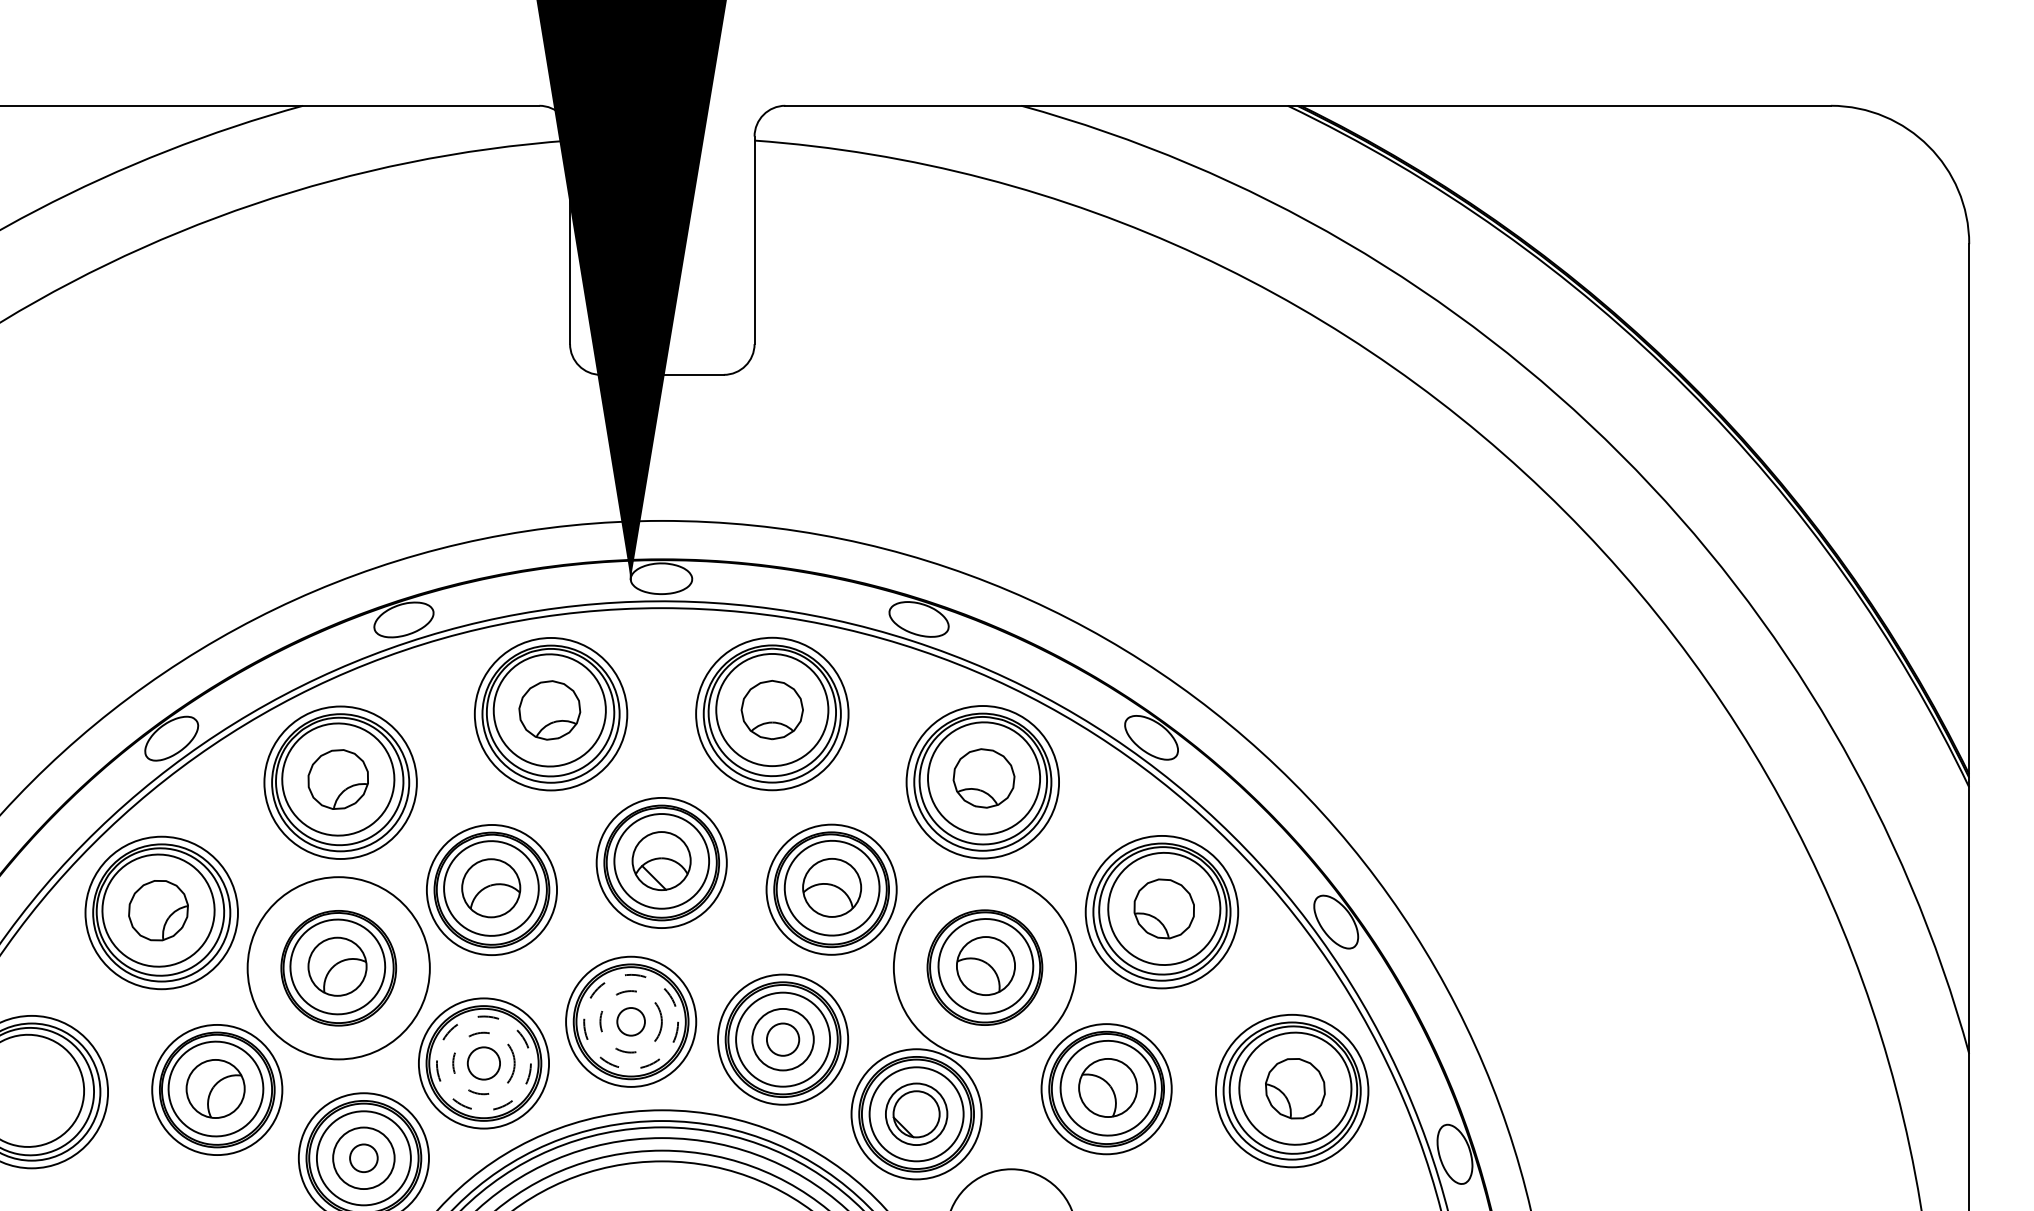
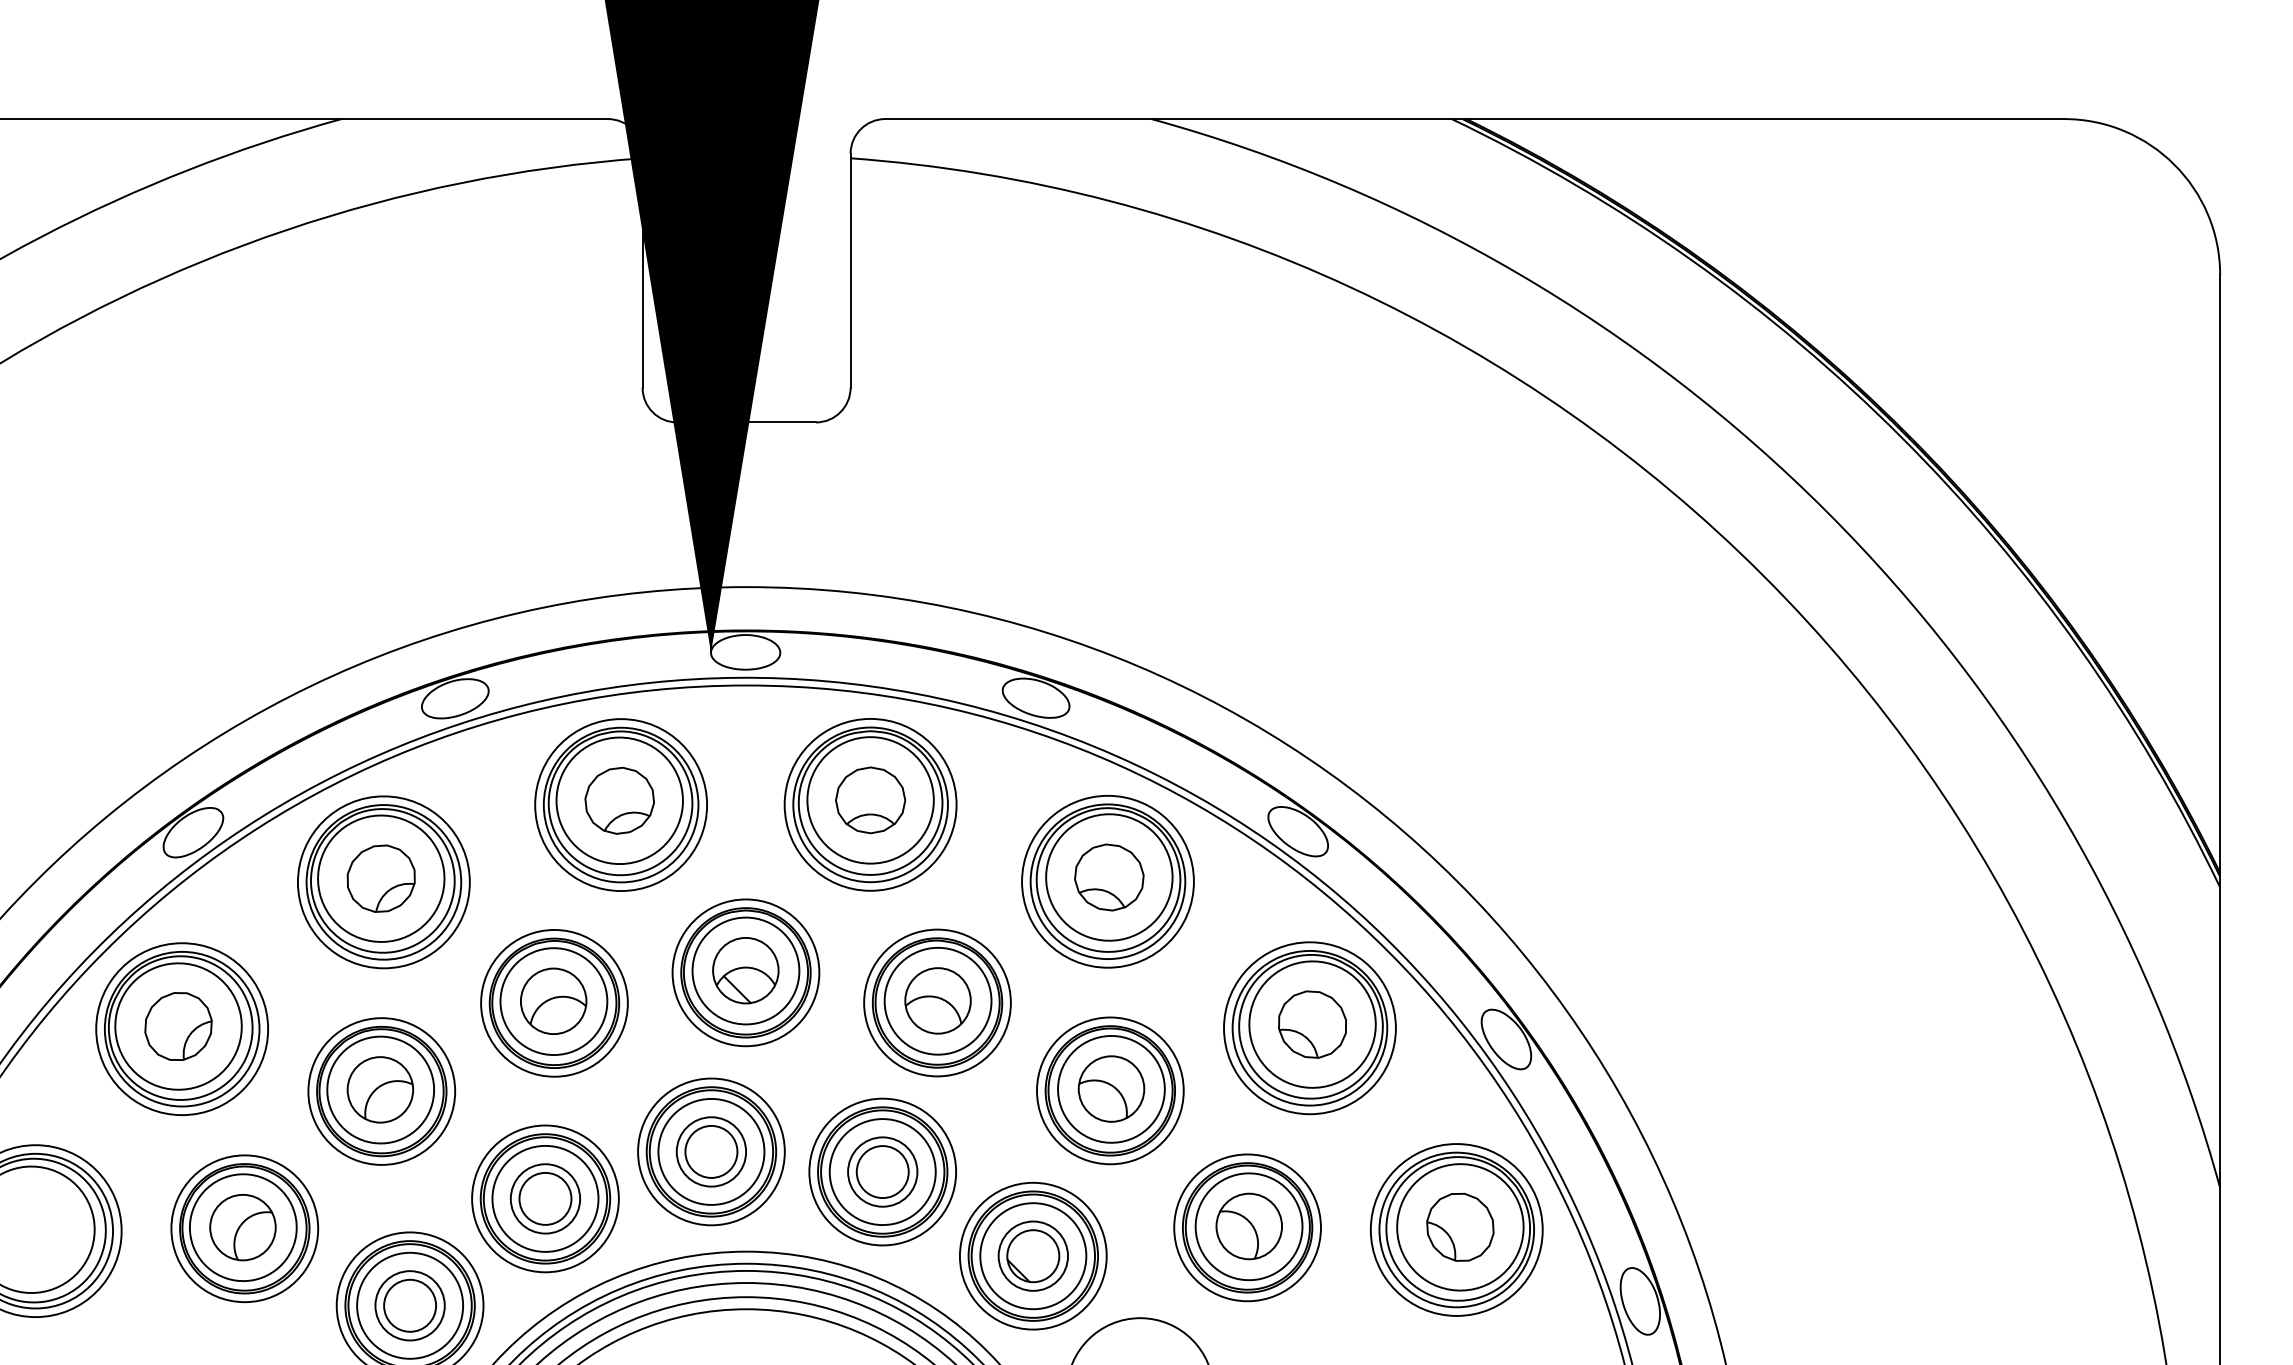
circle: (984, 967) -> (1109, 1090), size x0.71
circle: (338, 968) -> (381, 1091), size x0.71
circle: (631, 1021) -> (711, 1151), dashed -> solid
circle: (631, 1021) -> (711, 1151), dashed -> solid
circle: (631, 1021) -> (711, 1151), size x1.67
circle: (782, 1040) -> (882, 1172), size x1.43
circle: (483, 1063) -> (545, 1198), dashed -> solid
circle: (483, 1063) -> (545, 1198), dashed -> solid
circle: (483, 1063) -> (545, 1198), size x1.43
circle: (364, 1158) -> (410, 1305), size x1.67

